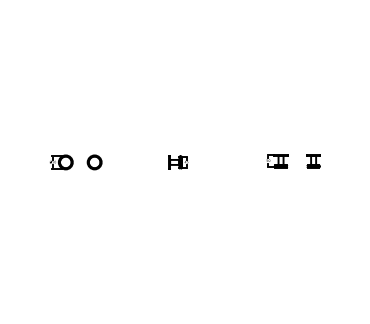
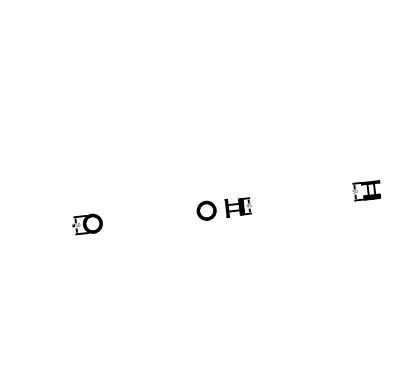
part: (94, 162) -> (206, 210), moved

